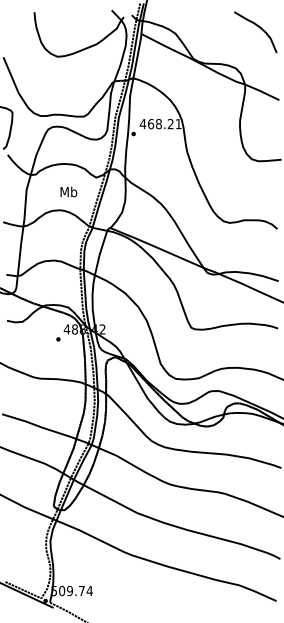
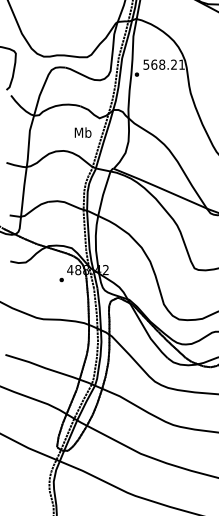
text: (142, 124) -> (145, 65), 468.21 -> 568.21
text: (68, 191) -> (82, 132), moved

